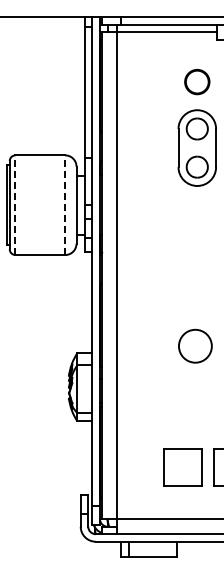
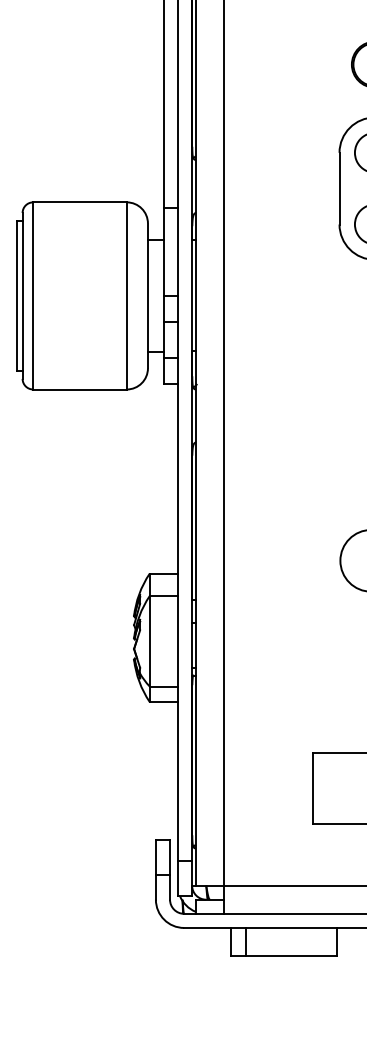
line: (15, 205) -> (33, 296), dashed -> solid
line: (65, 205) -> (127, 296), dashed -> solid

